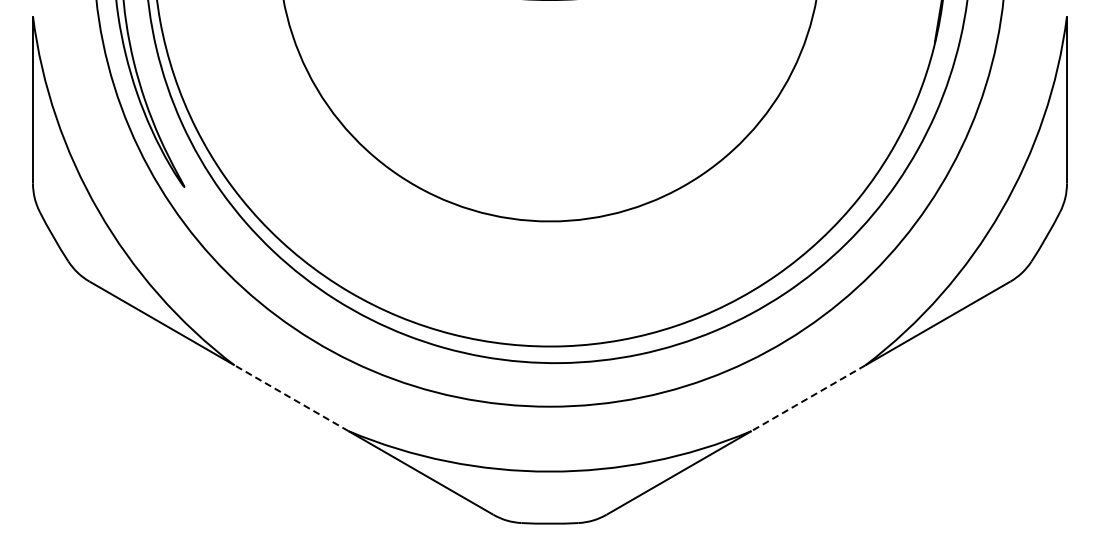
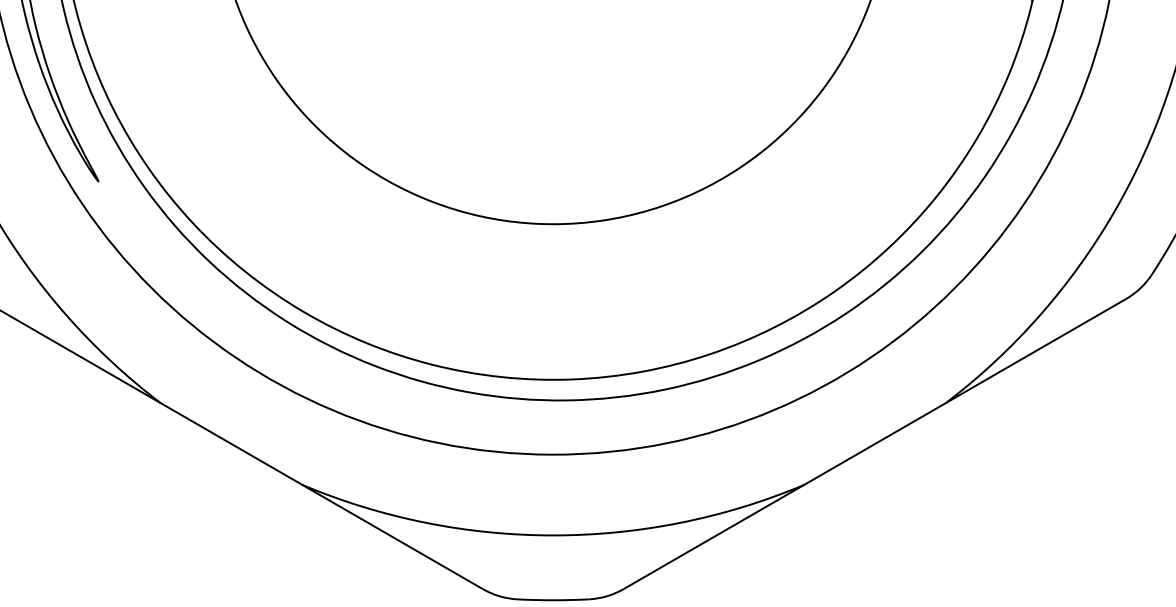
line: (291, 398) -> (231, 444), dashed -> solid
line: (808, 398) -> (874, 444), dashed -> solid

